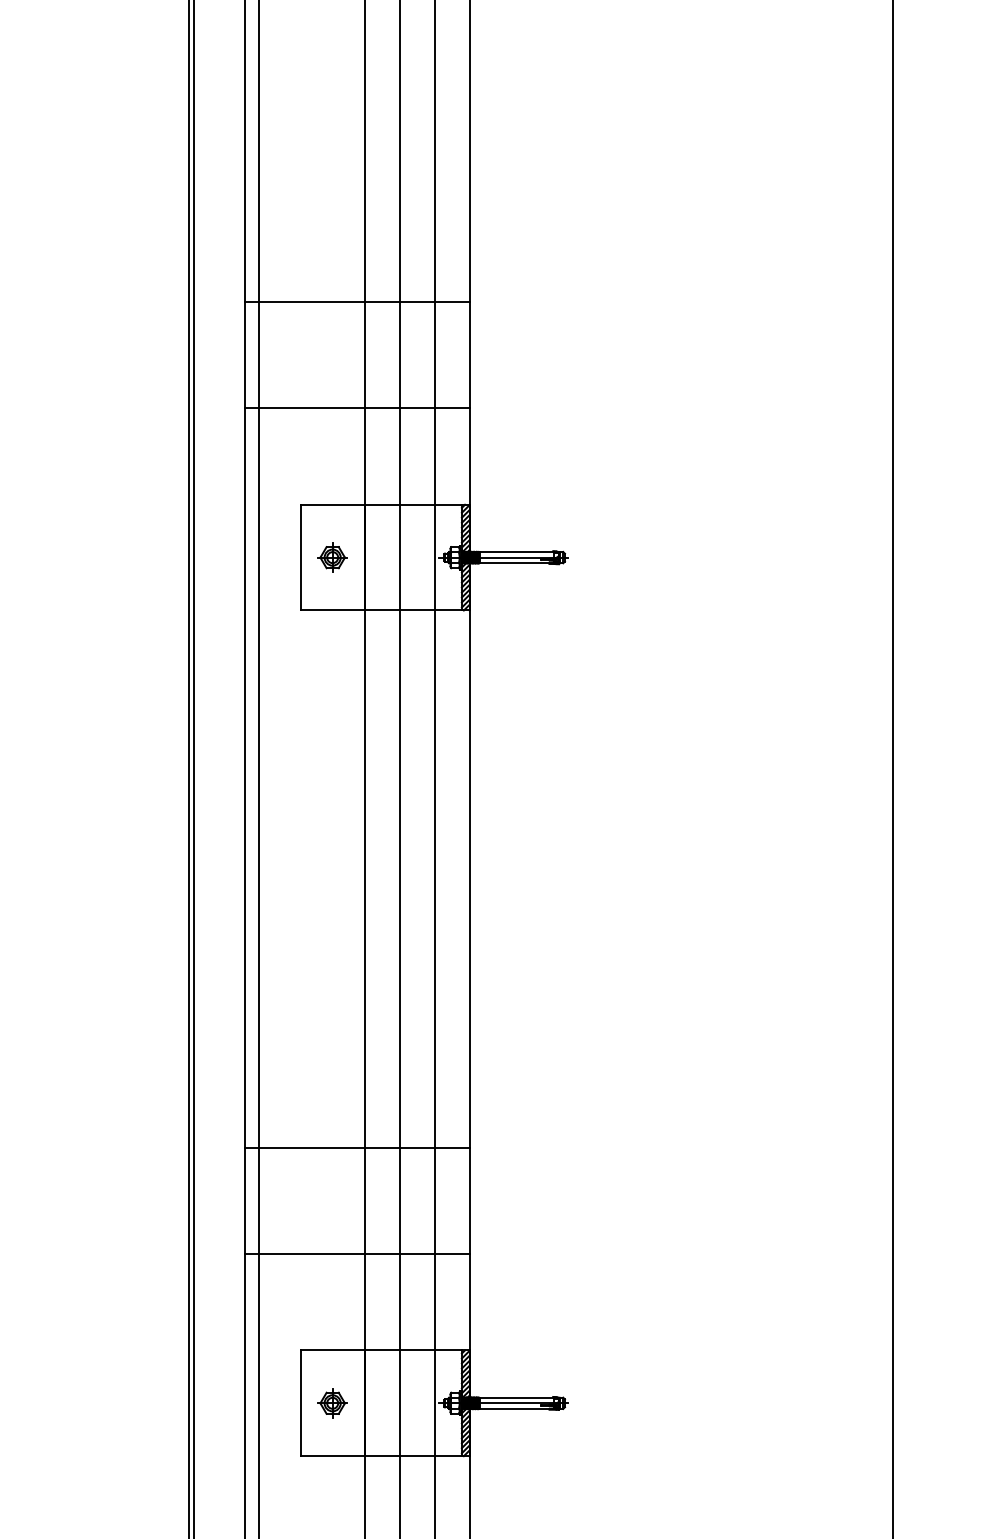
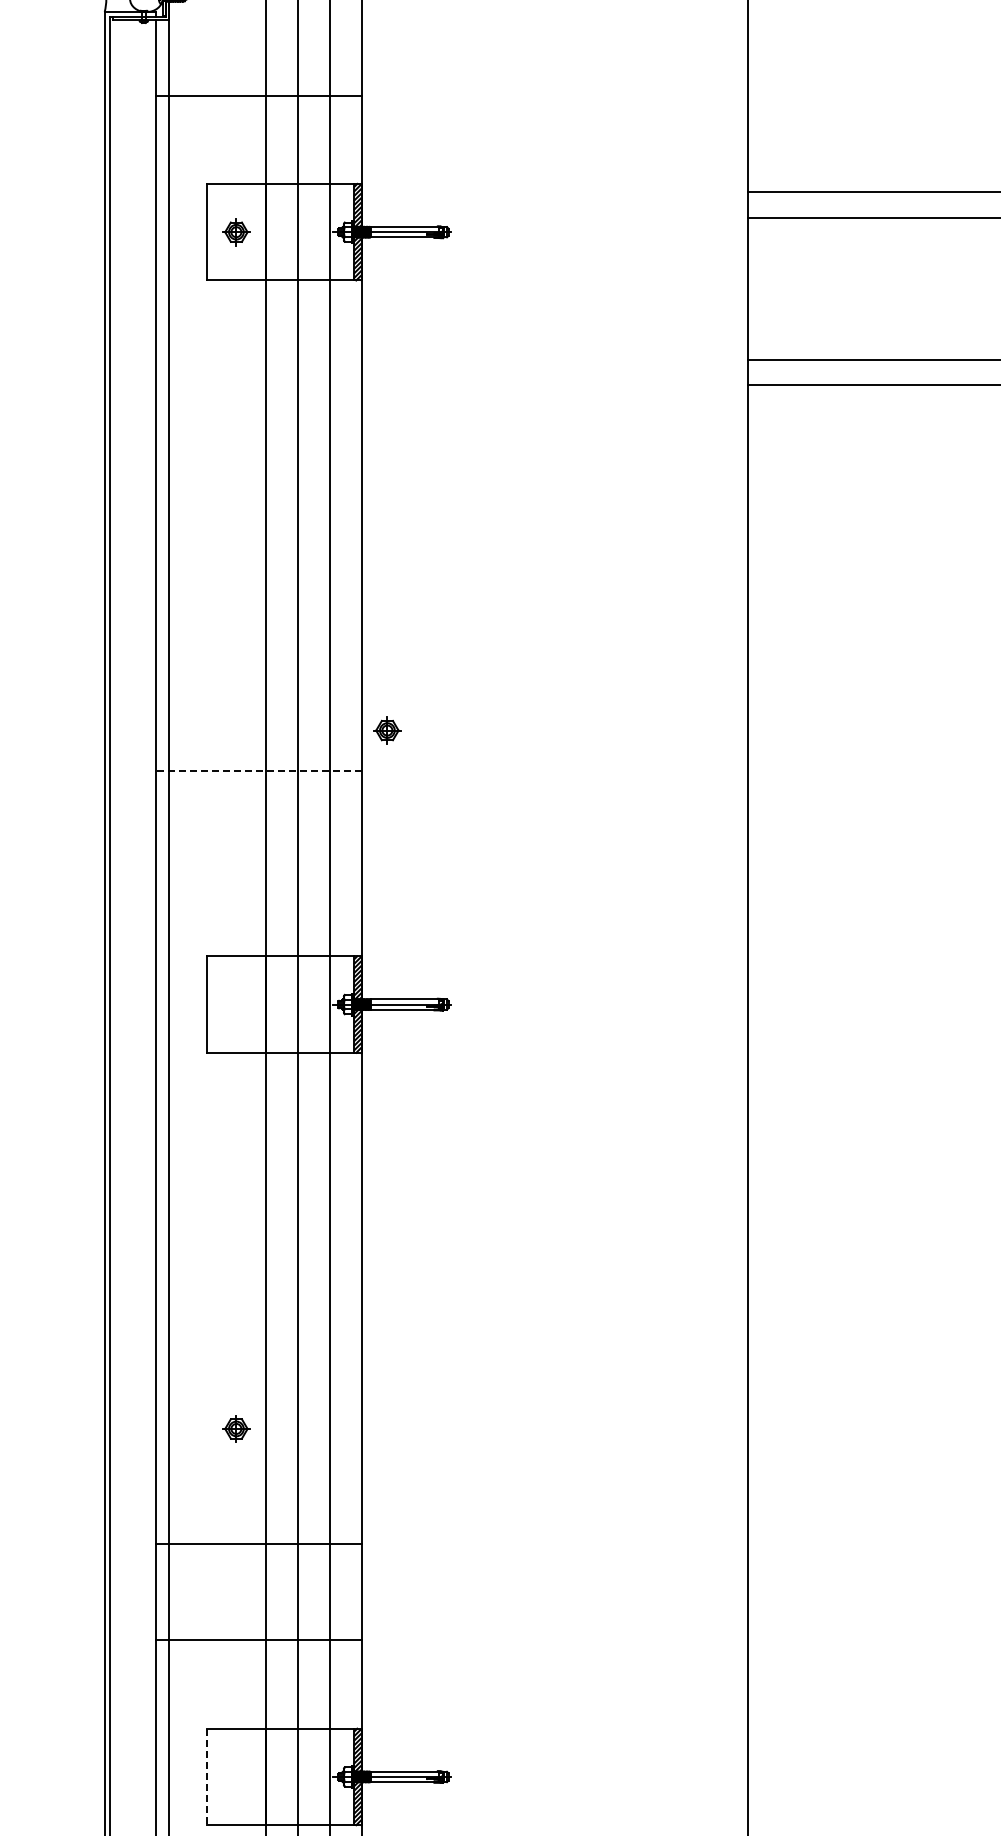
line: (357, 302) -> (259, 771), solid -> dashed
line: (357, 408) -> (259, 868), removed
part: (332, 557) -> (387, 730), moved
part: (332, 1402) -> (236, 1428), moved
line: (301, 1403) -> (207, 1777), solid -> dashed

